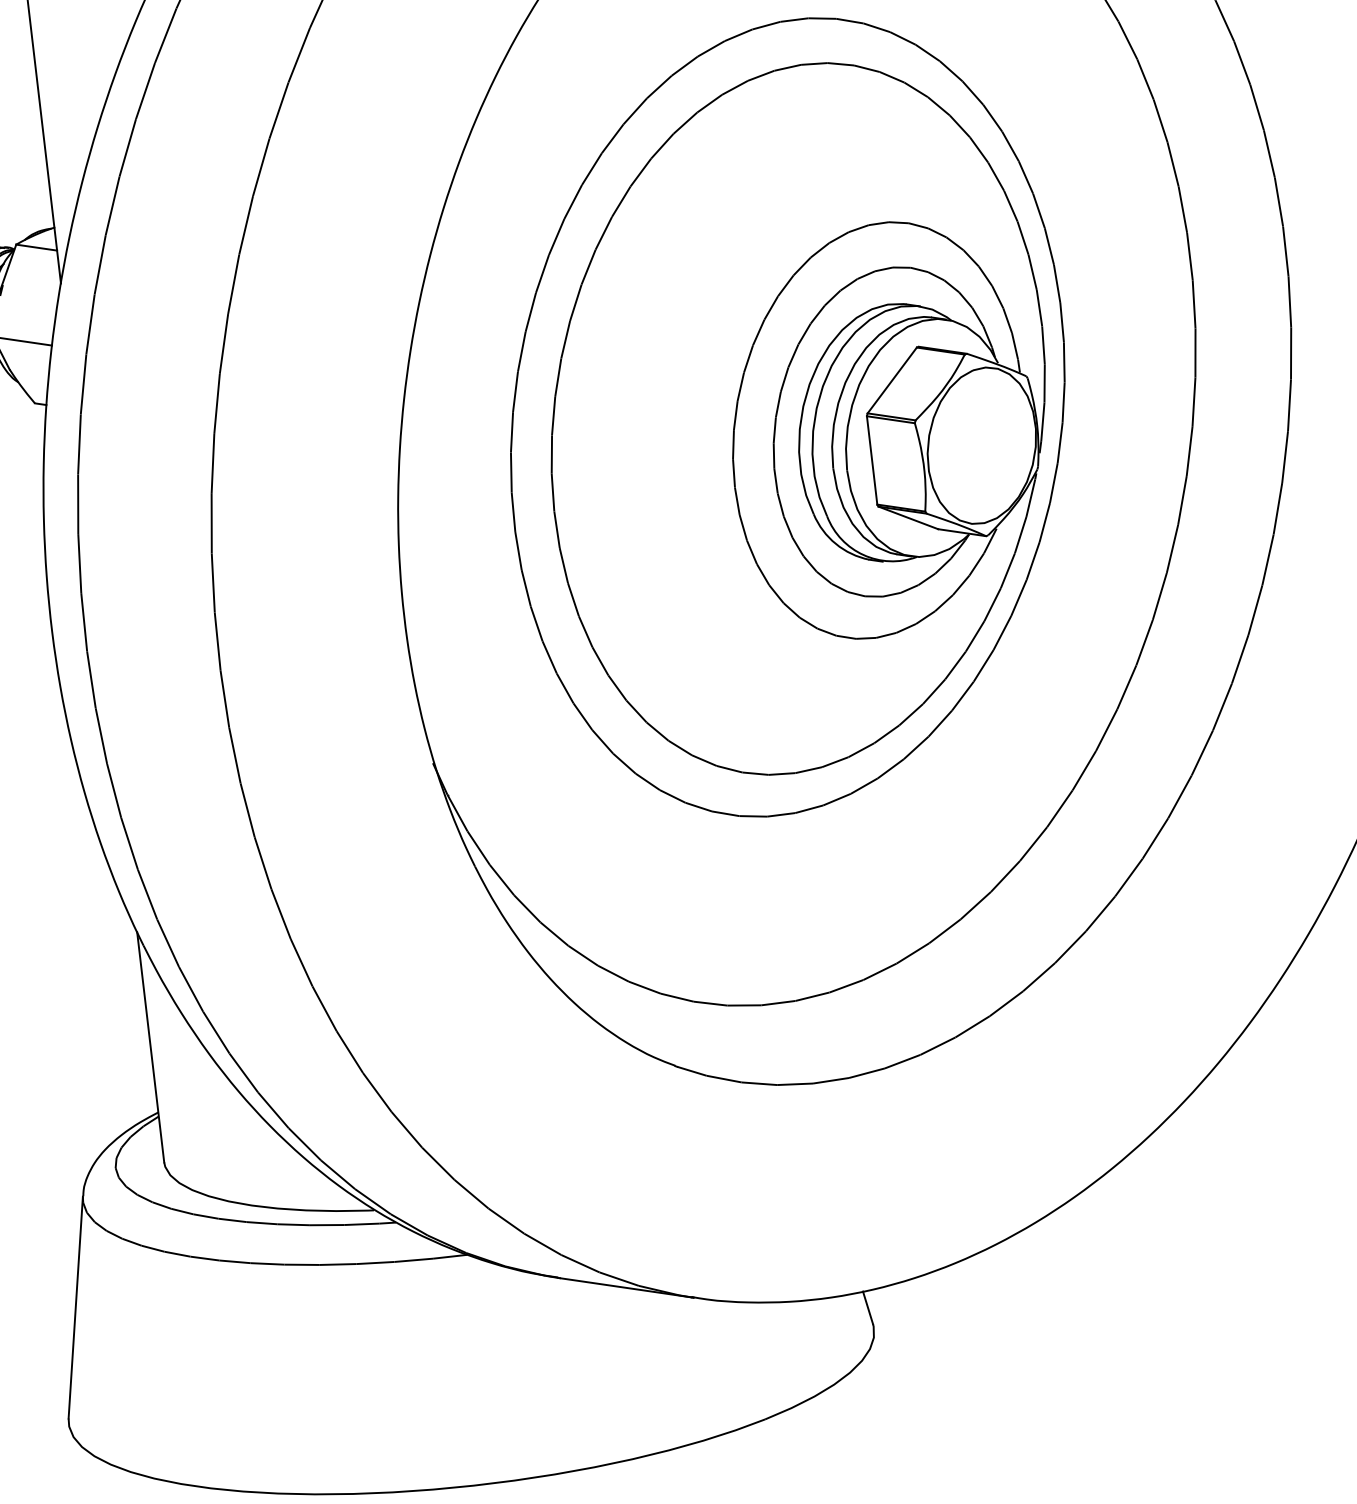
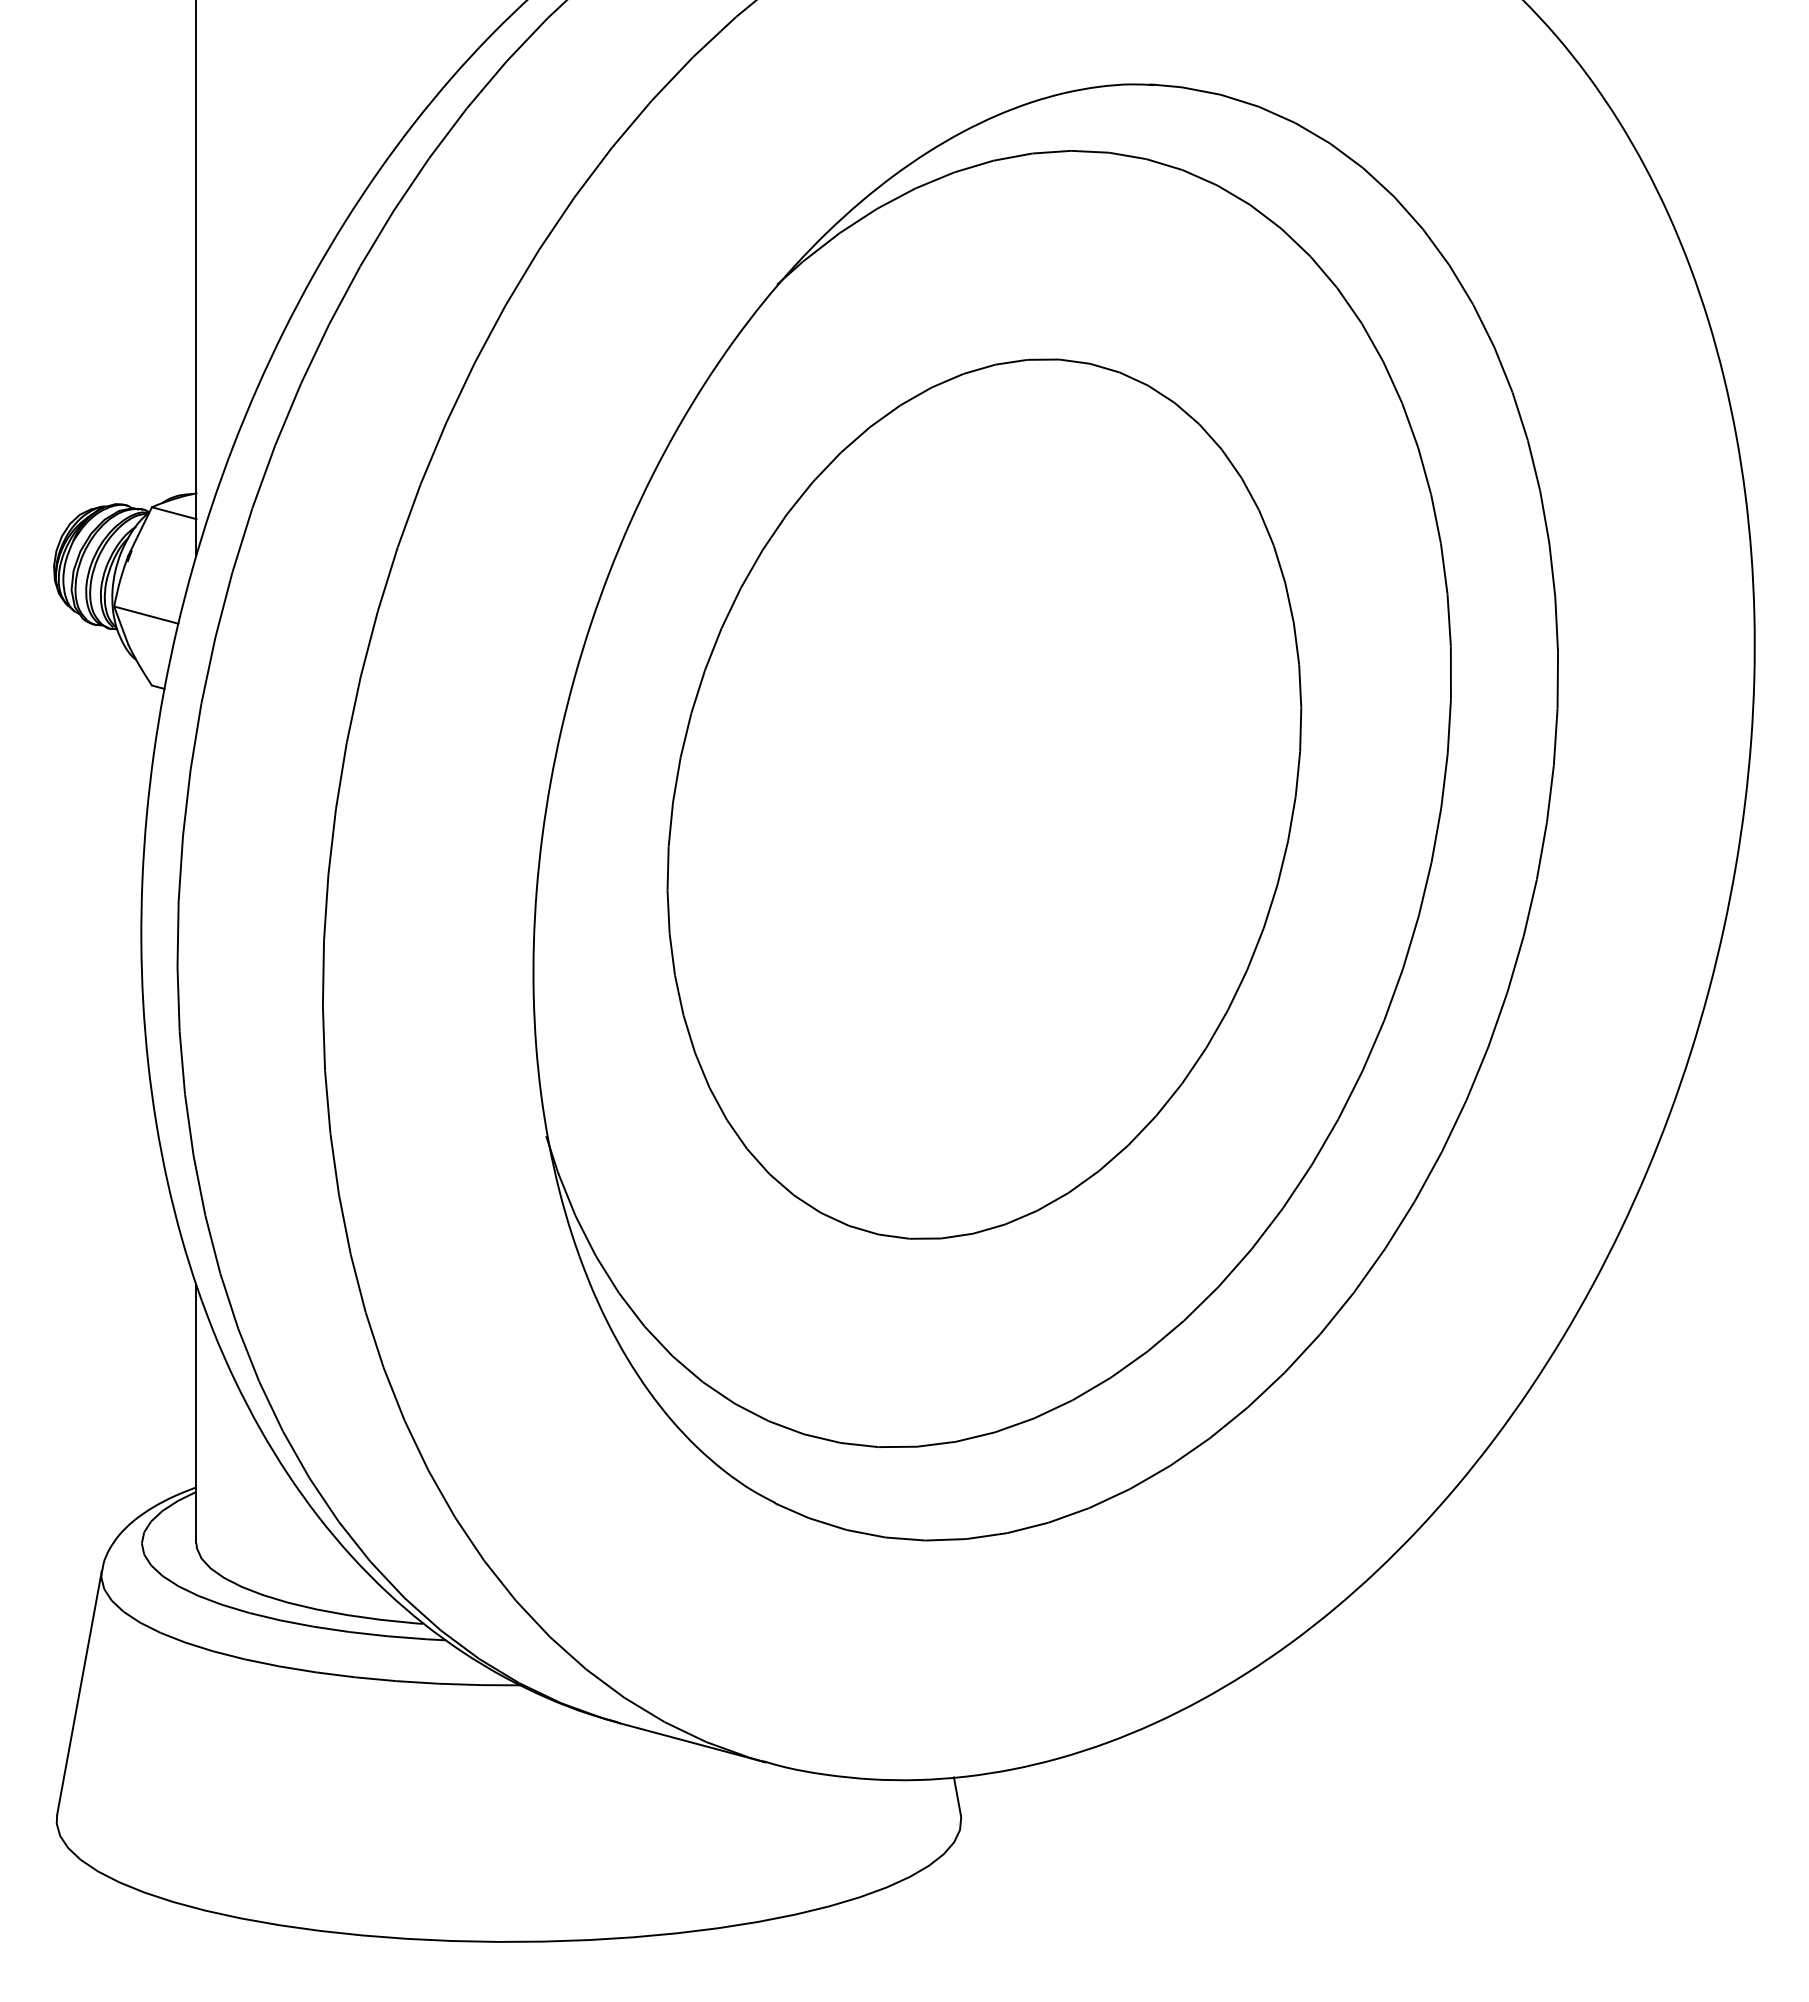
part: (798, 419) -> (995, 802), removed

